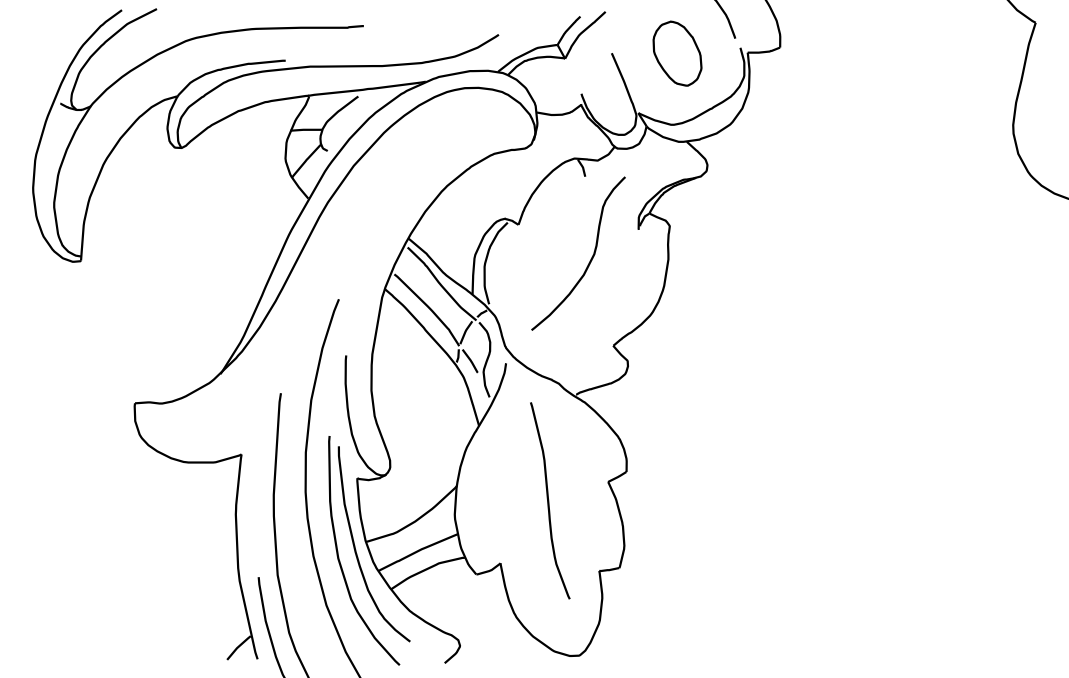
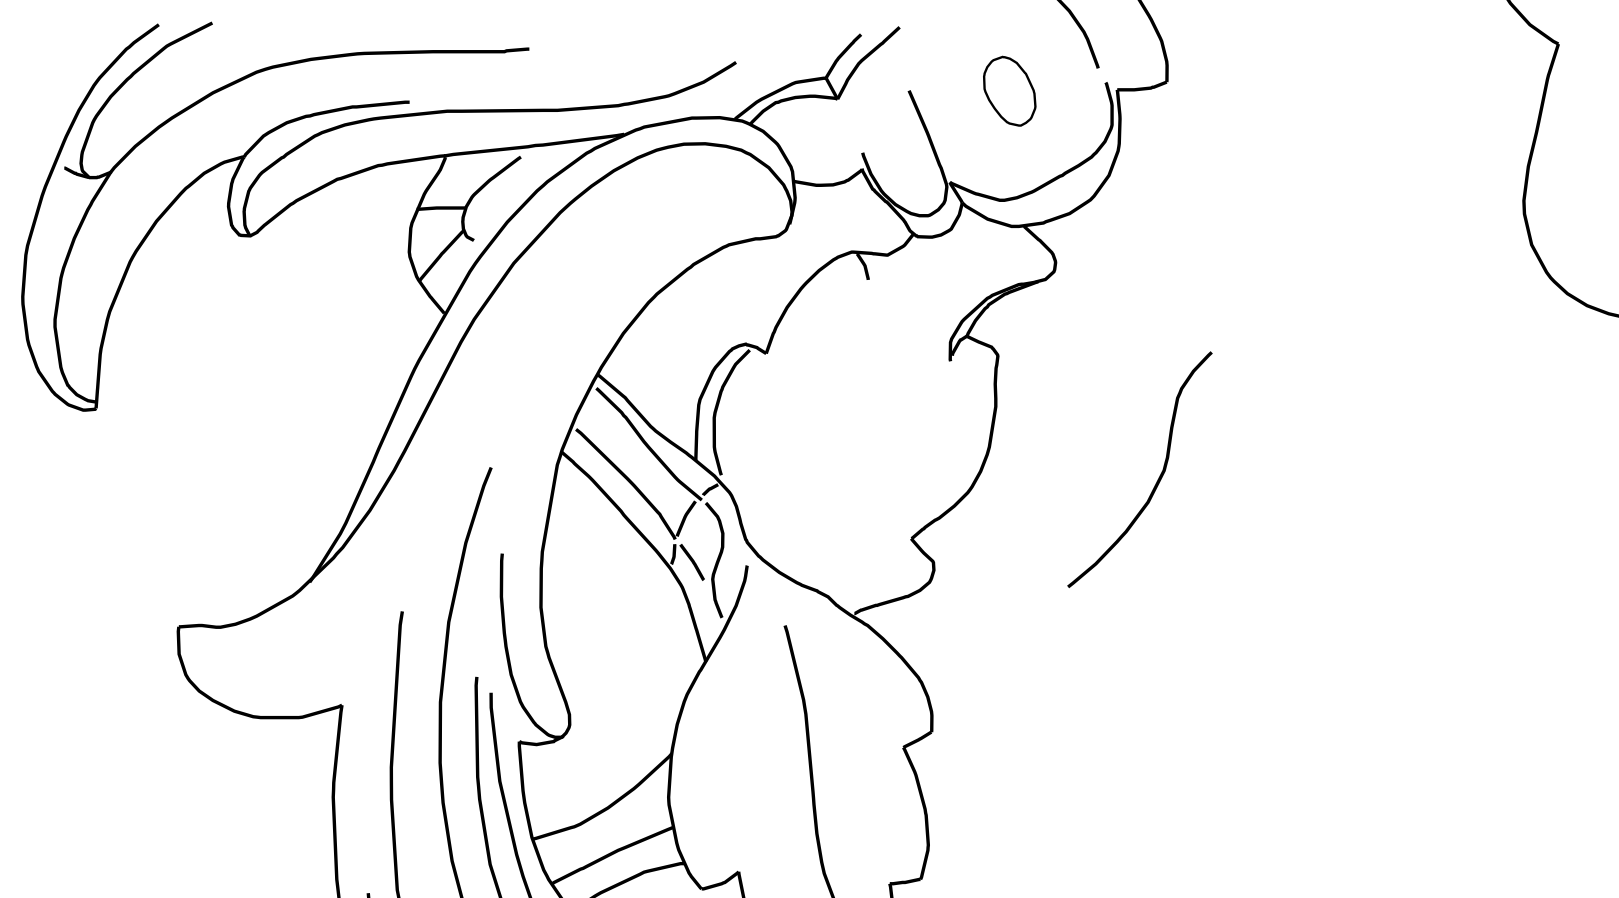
part: (677, 53) -> (1009, 91), size x0.7
curve: (590, 259) -> (1158, 478), moved

